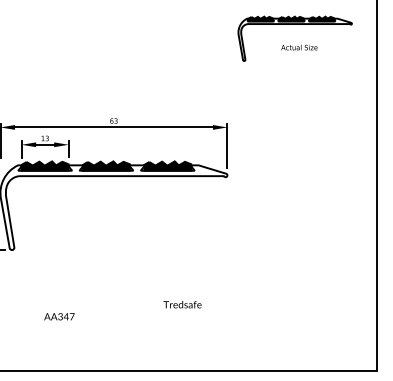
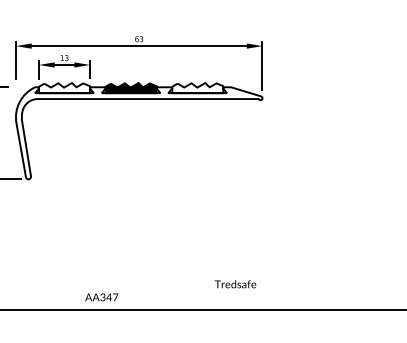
fill: (44, 165) -> (63, 87), removed
fill: (167, 165) -> (197, 87), removed
text: (122, 310) -> (170, 290), moved

